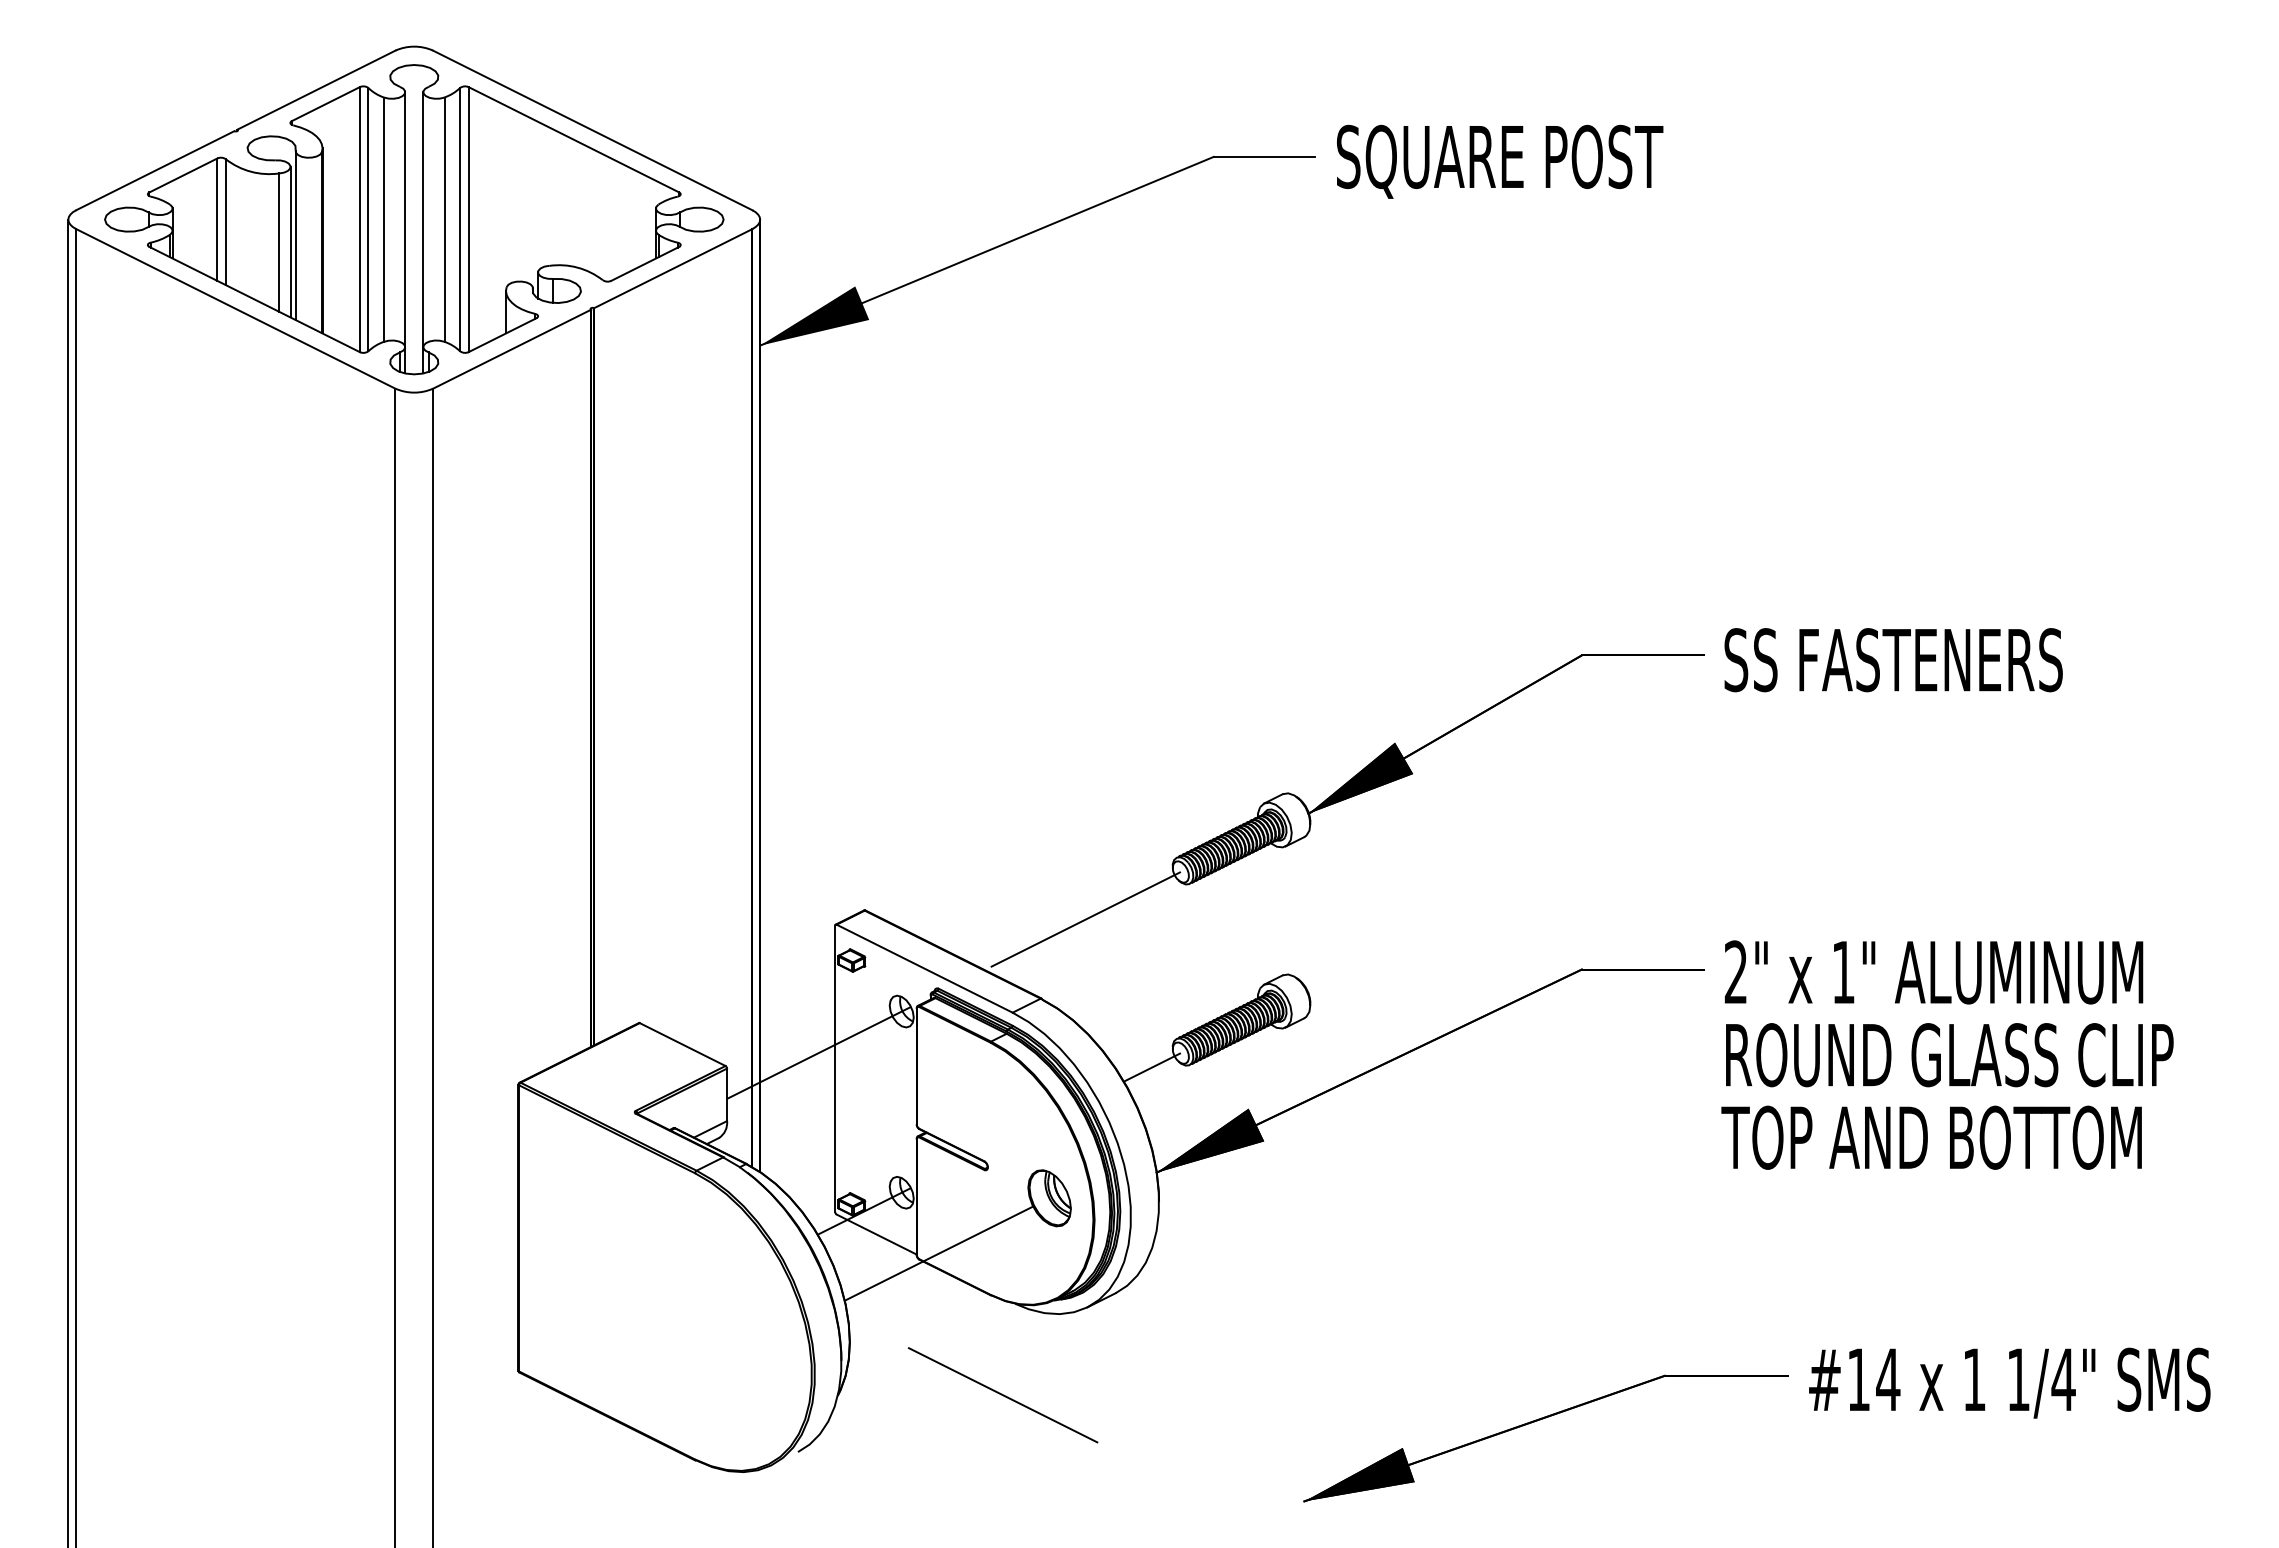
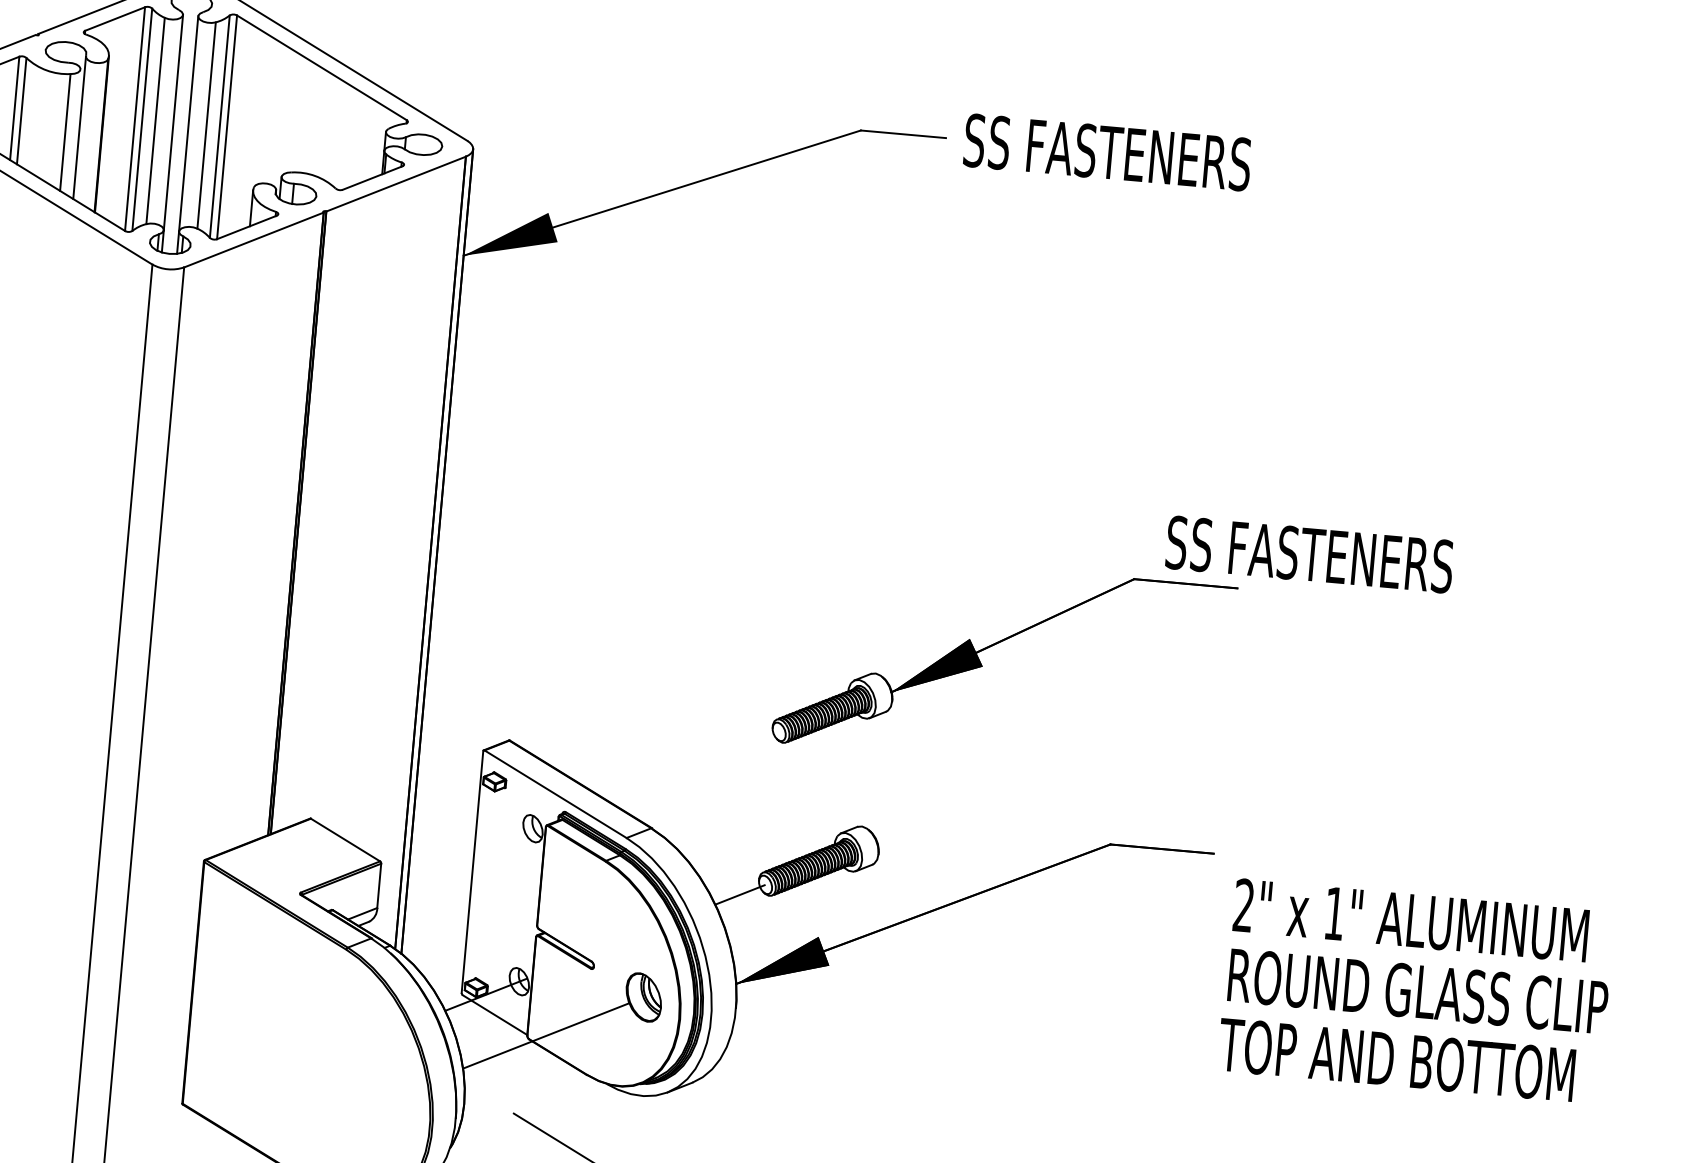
text: (1520, 161) -> (1119, 157), SQUARE POST -> SS FASTENERS
line: (290, 241) -> (74, 132), removed
text: (1893, 660) -> (1309, 554), moved
line: (1082, 921) -> (692, 766), removed
line: (819, 1052) -> (460, 857), removed
text: (1947, 1054) -> (1416, 990), moved

